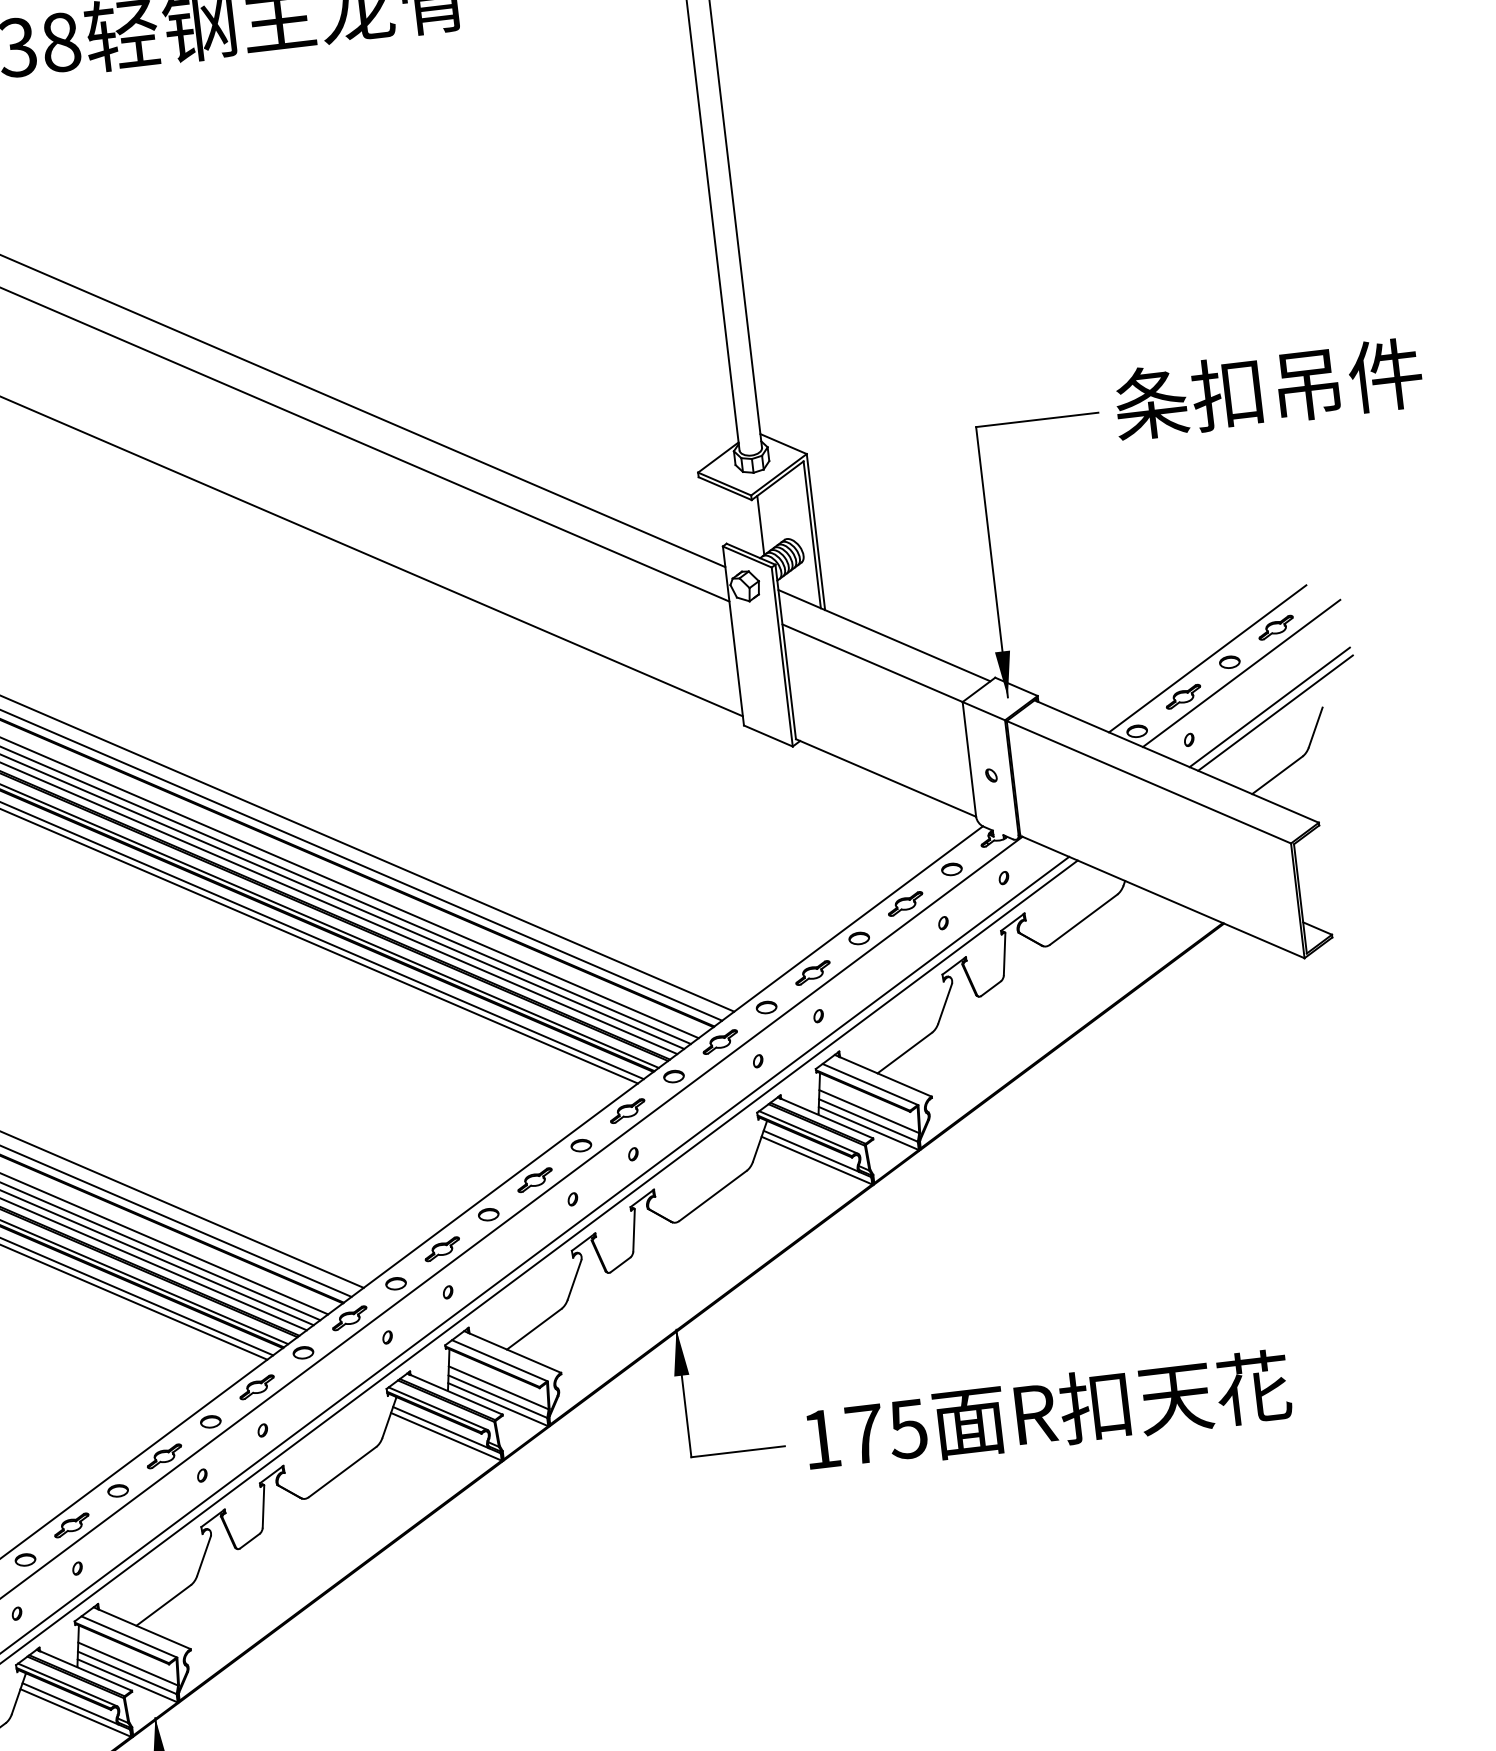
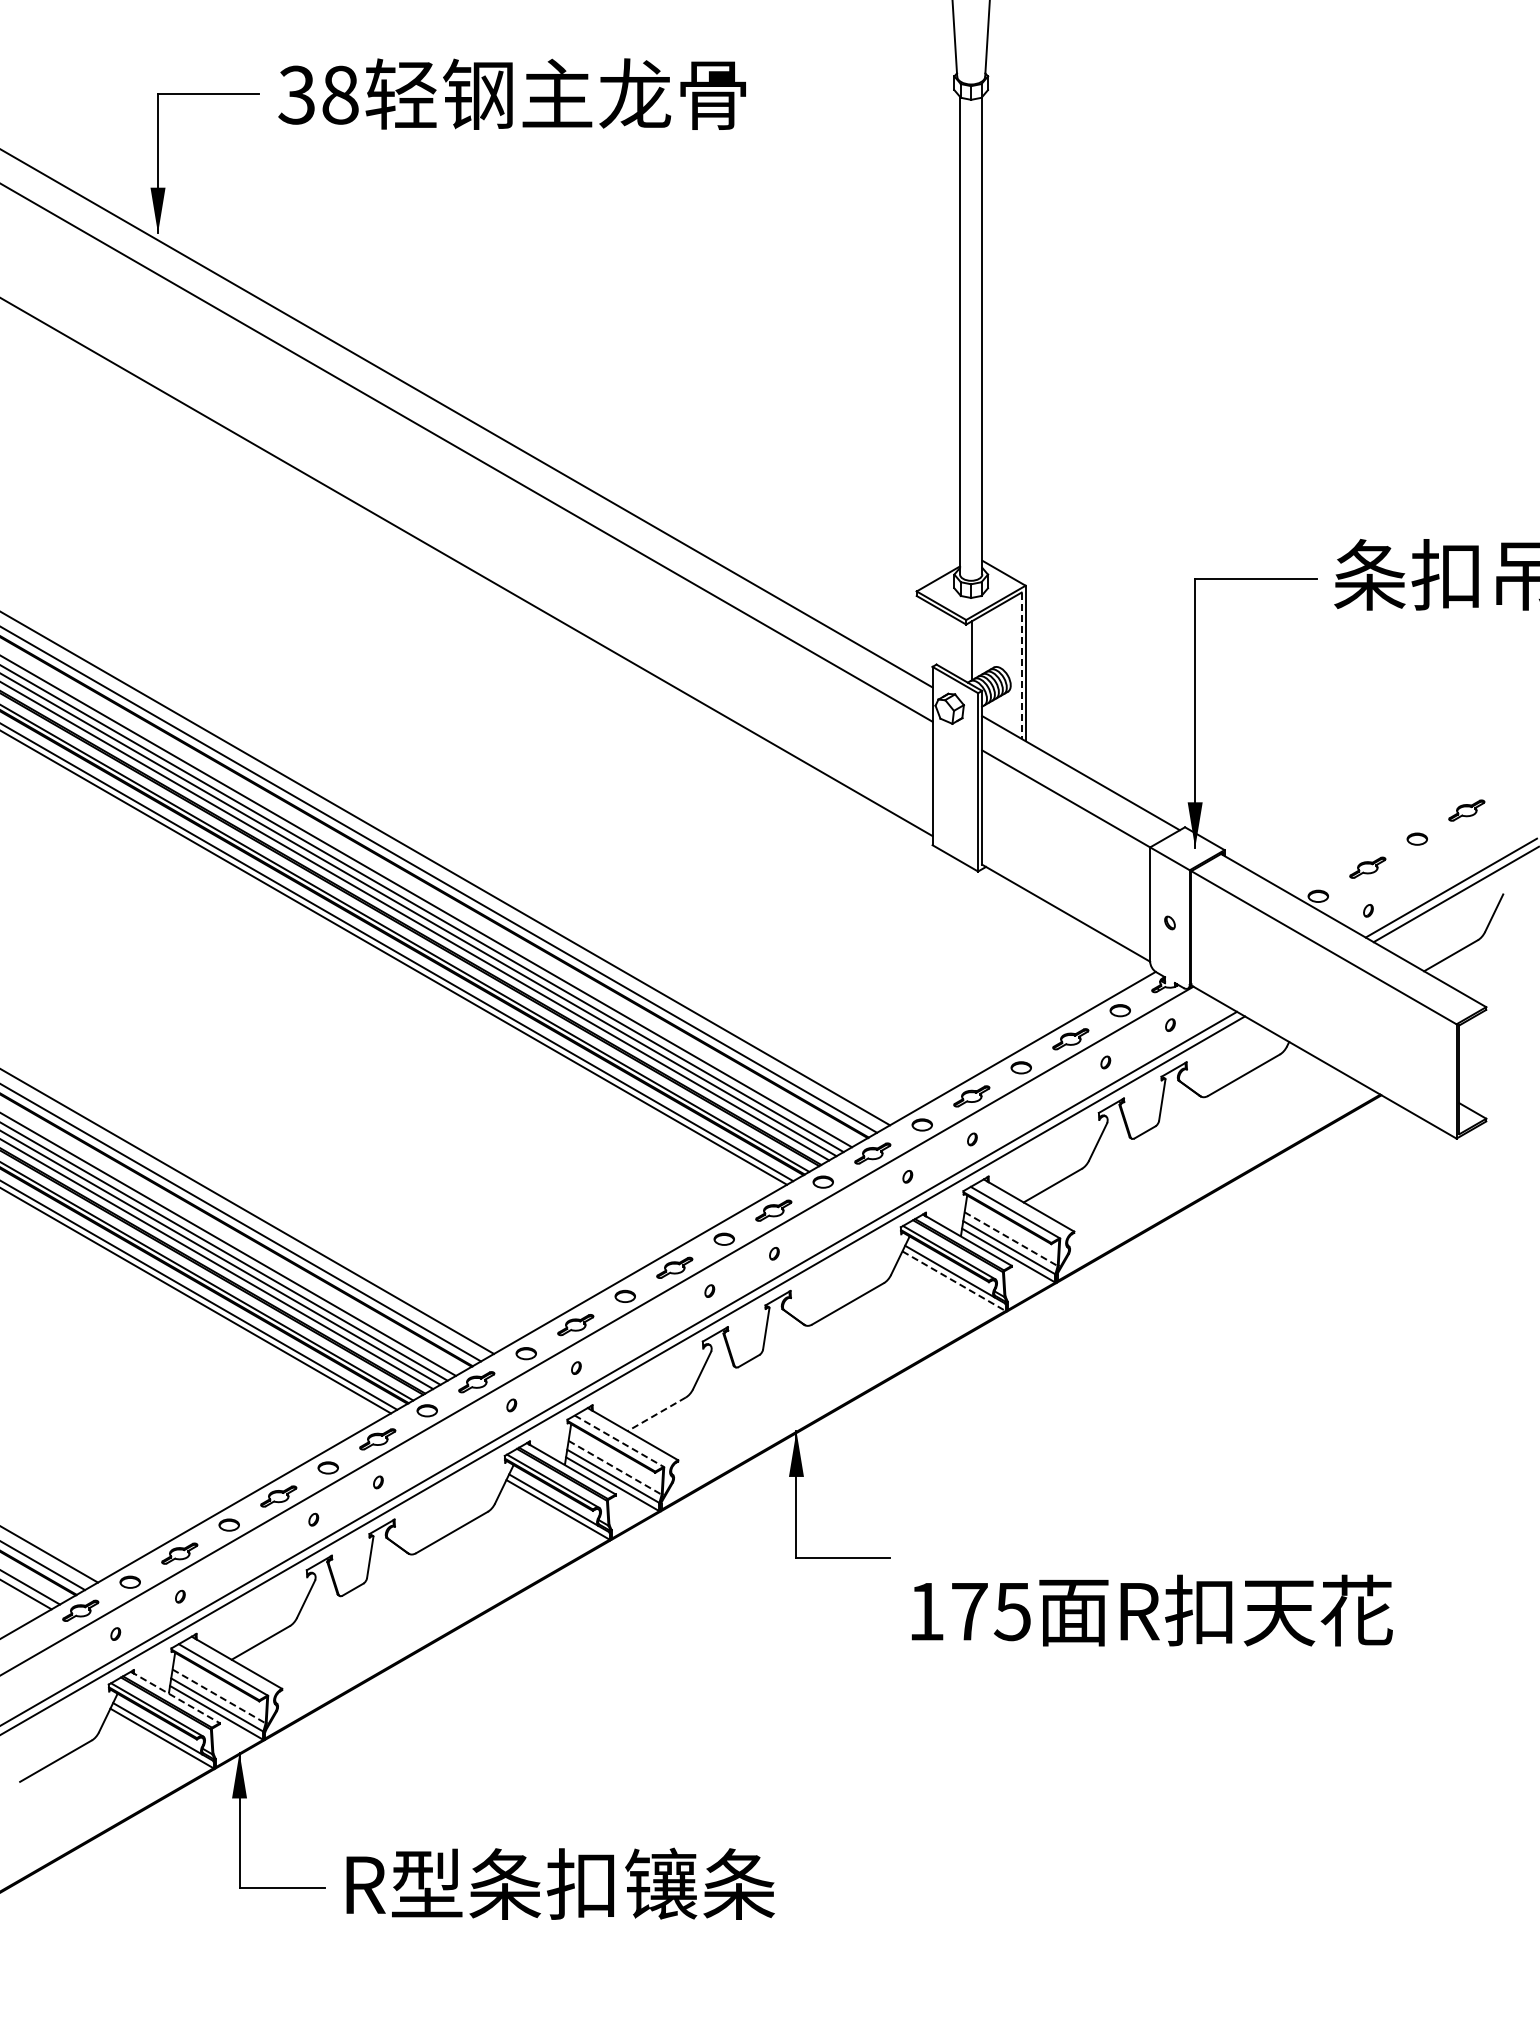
line: (812, 535) -> (1021, 666), solid -> dashed
line: (1207, 659) -> (1395, 833), removed
line: (1241, 673) -> (1427, 851), removed
line: (869, 1111) -> (1011, 1239), solid -> dashed
line: (817, 1160) -> (954, 1281), solid -> dashed
line: (533, 1329) -> (656, 1414), solid -> dashed
line: (500, 1360) -> (619, 1441), solid -> dashed
line: (499, 1387) -> (615, 1467), solid -> dashed
text: (1047, 1411) -> (1151, 1610), moved
line: (128, 1664) -> (219, 1696), solid -> dashed
line: (84, 1670) -> (175, 1697), solid -> dashed

